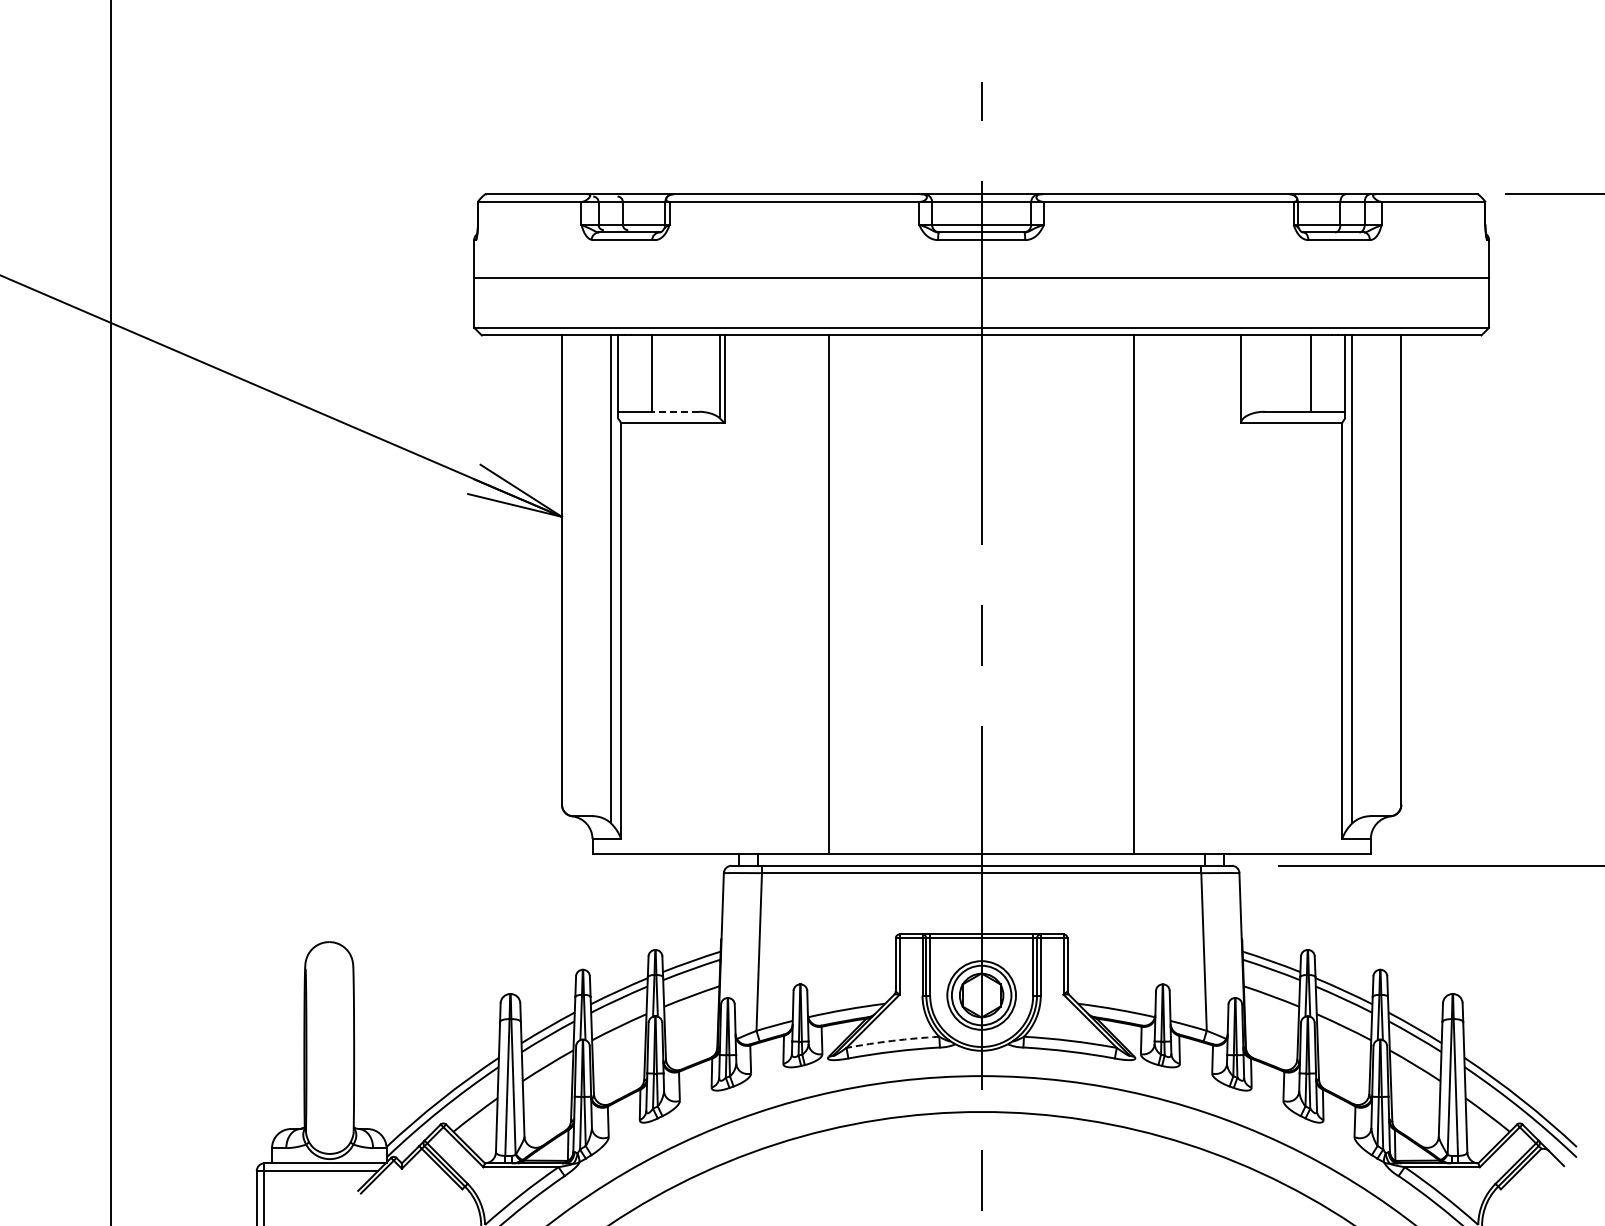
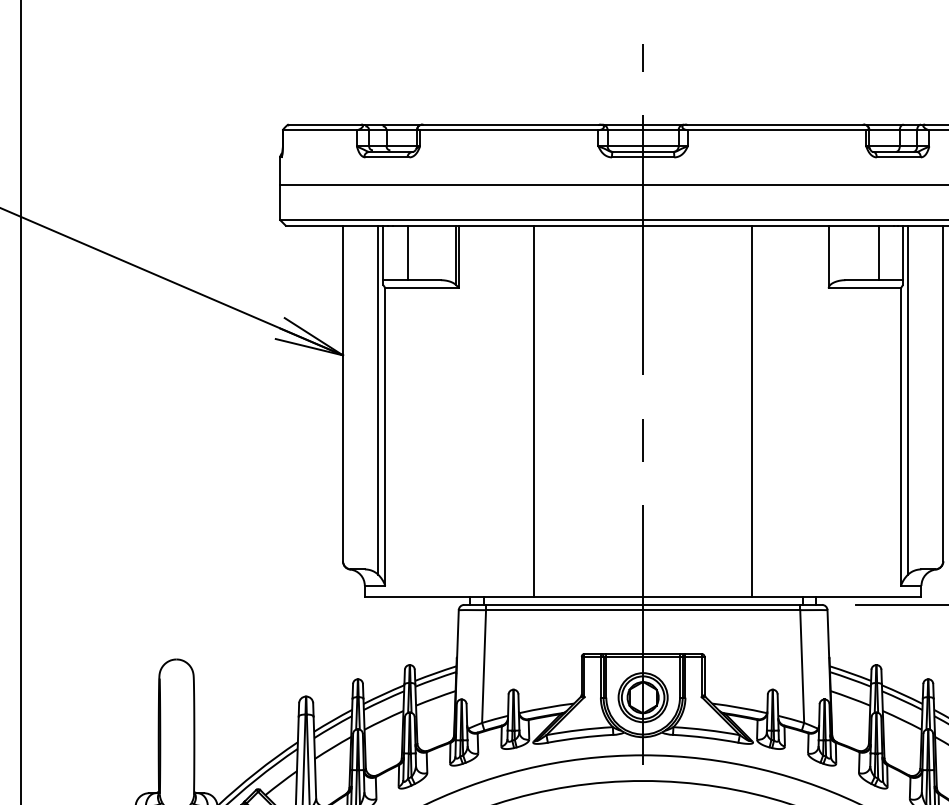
line: (675, 411) -> (424, 279), dashed -> solid
arc: (892, 1040) -> (579, 729), dashed -> solid

